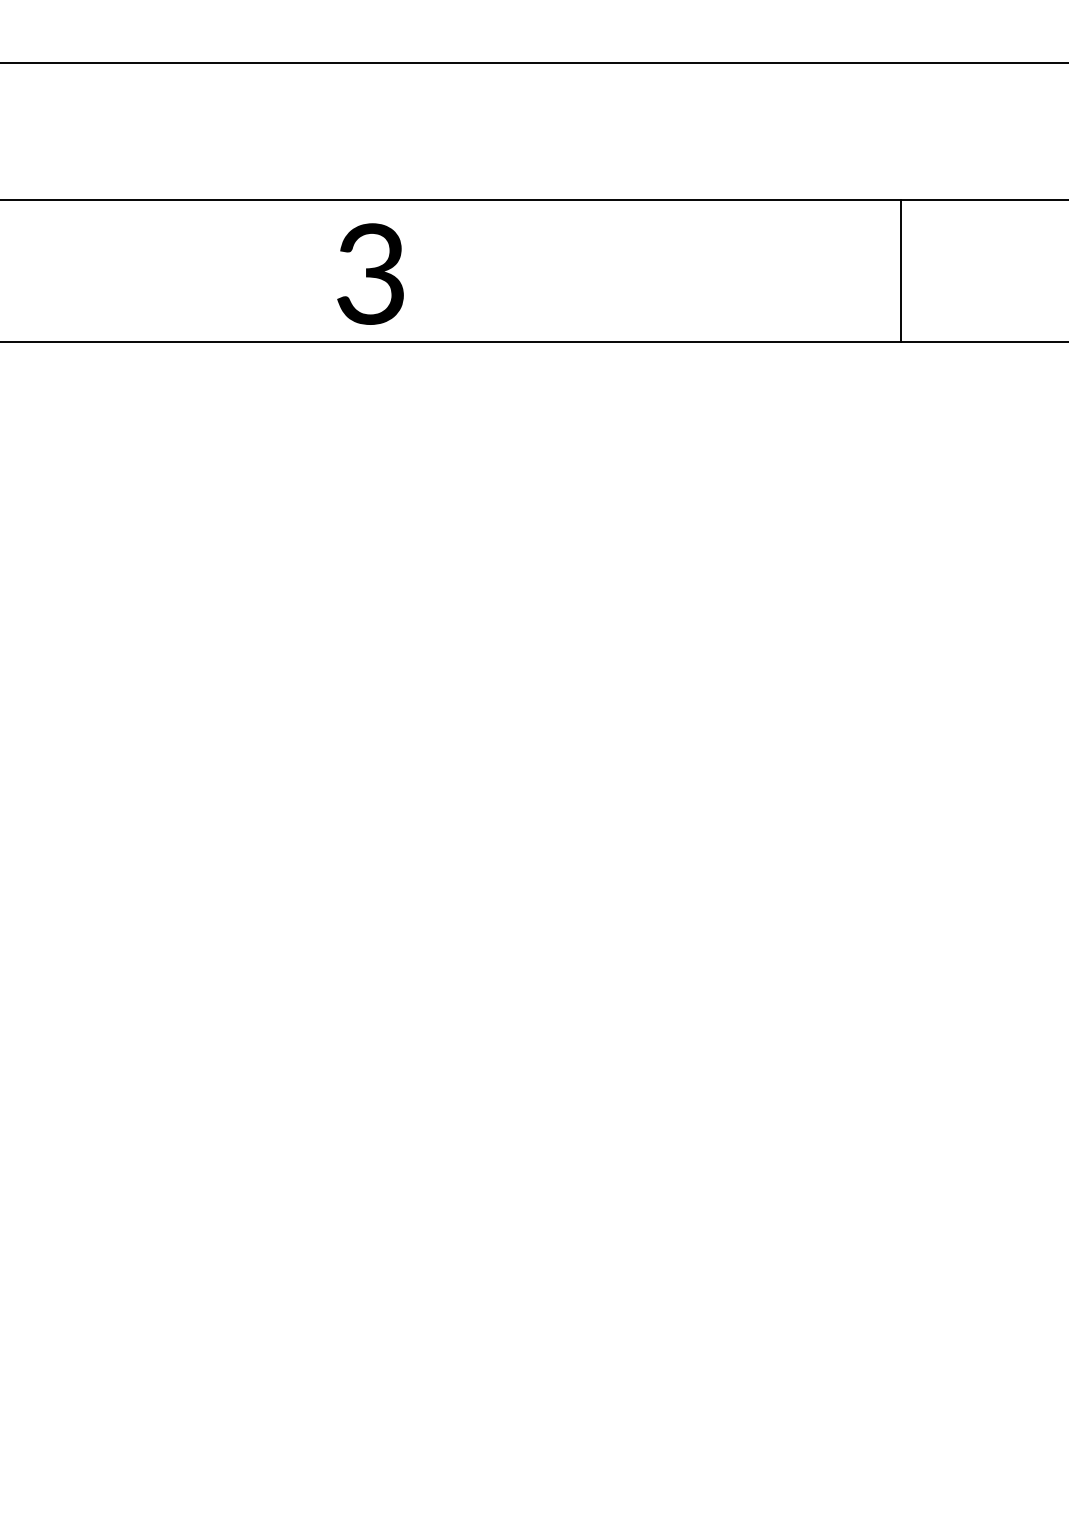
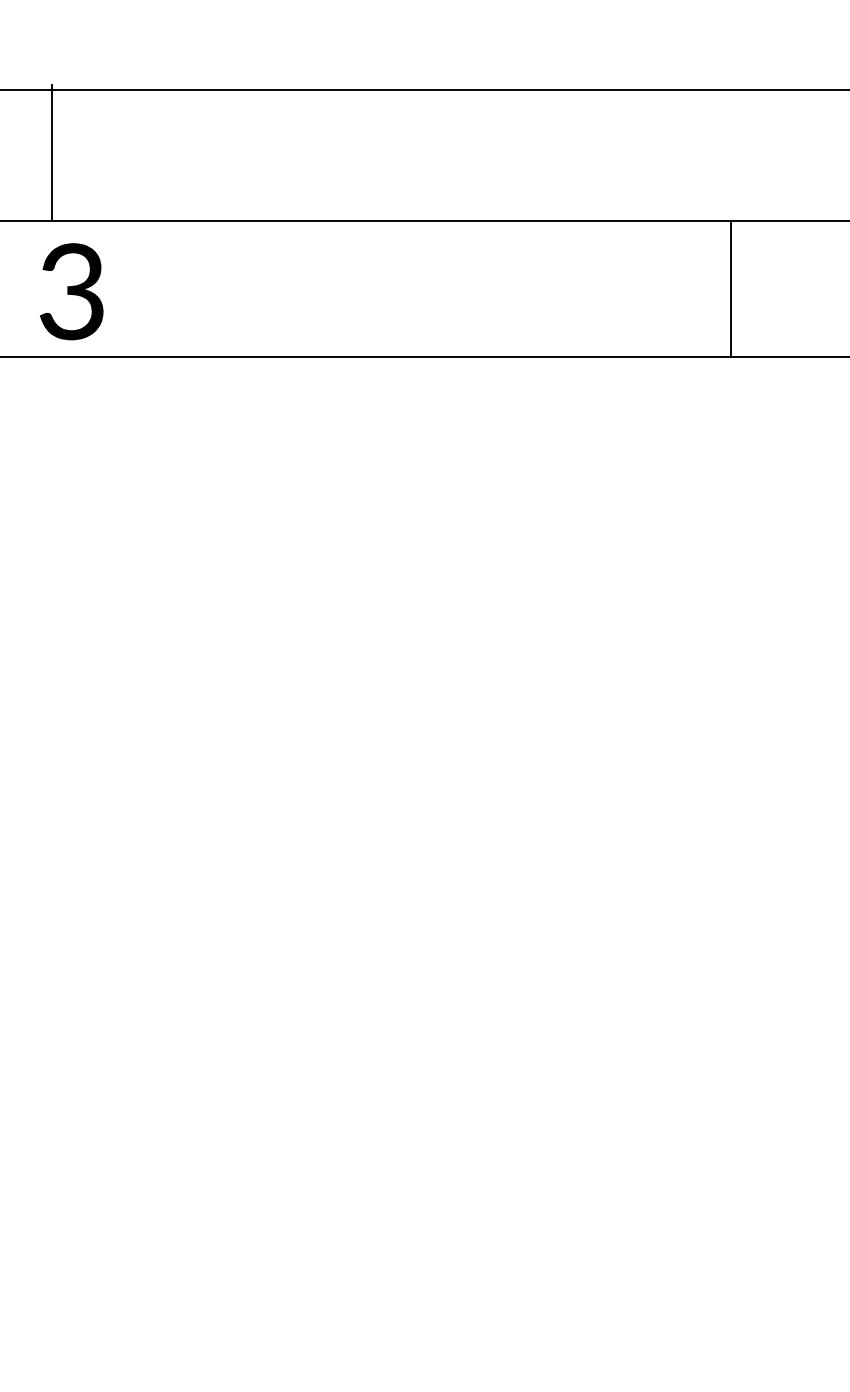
line: (189, 128) -> (51, 152), added
text: (370, 273) -> (71, 291), moved

